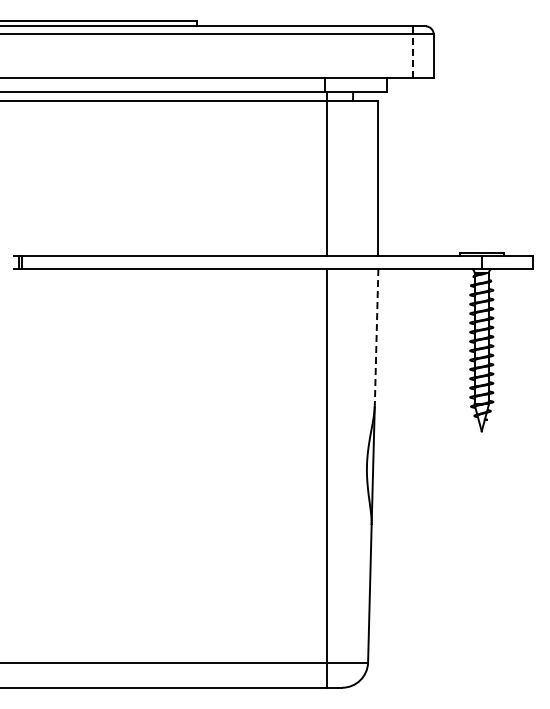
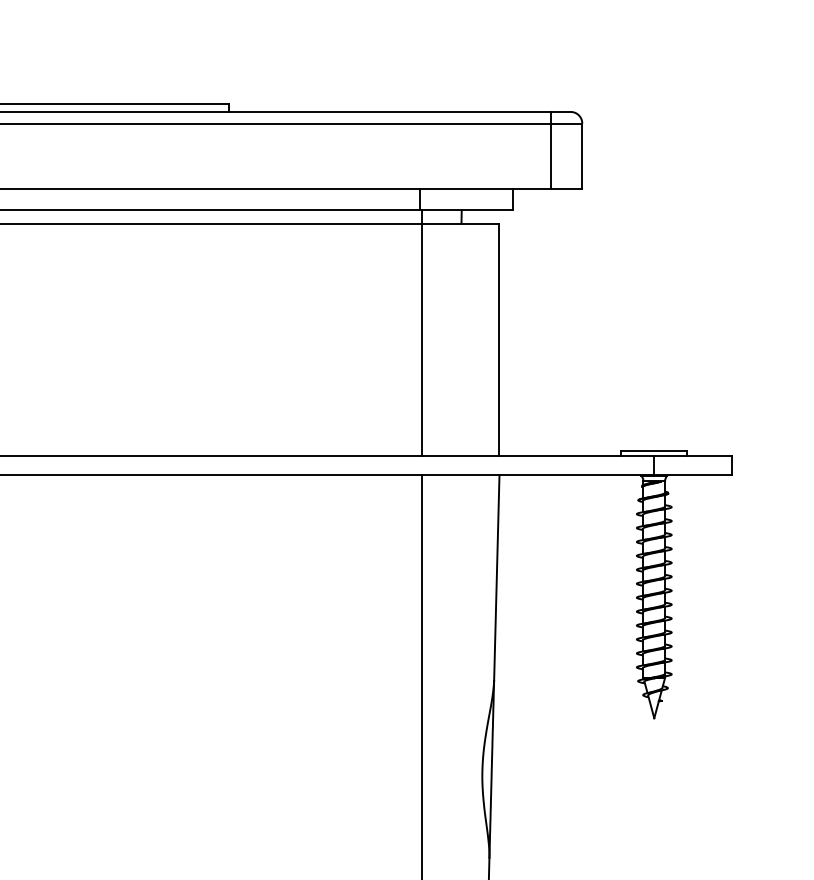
line: (413, 56) -> (552, 156), dashed -> solid
line: (376, 338) -> (496, 579), dashed -> solid

